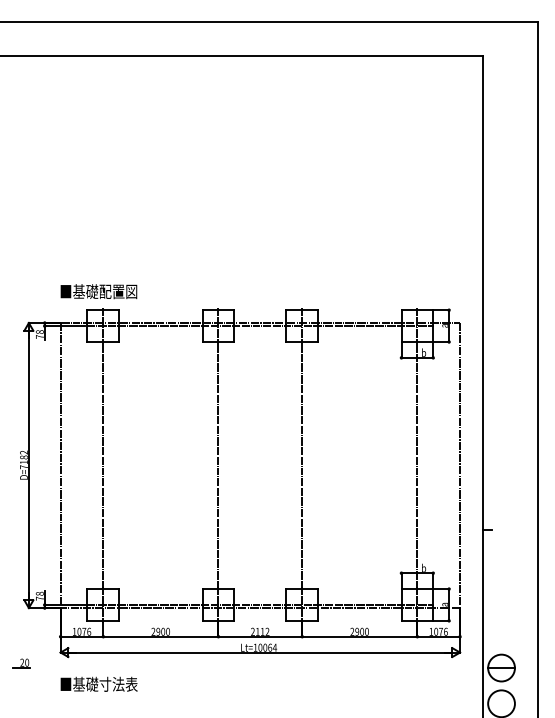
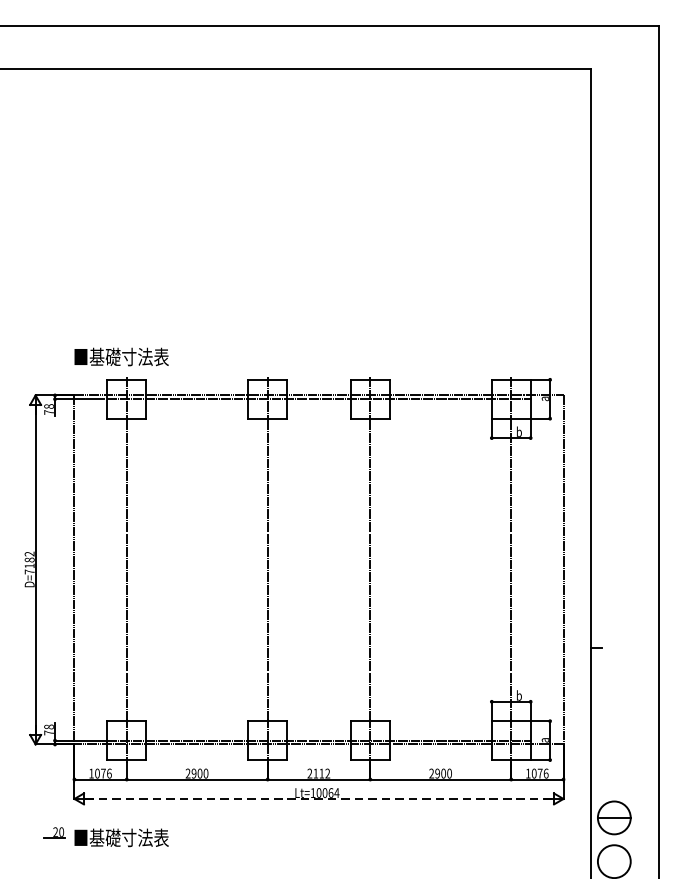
text: (118, 291) -> (145, 356), ■基礎配置図 -> ■基礎寸法表
line: (260, 652) -> (319, 798), solid -> dashed
part: (21, 663) -> (54, 833), moved

